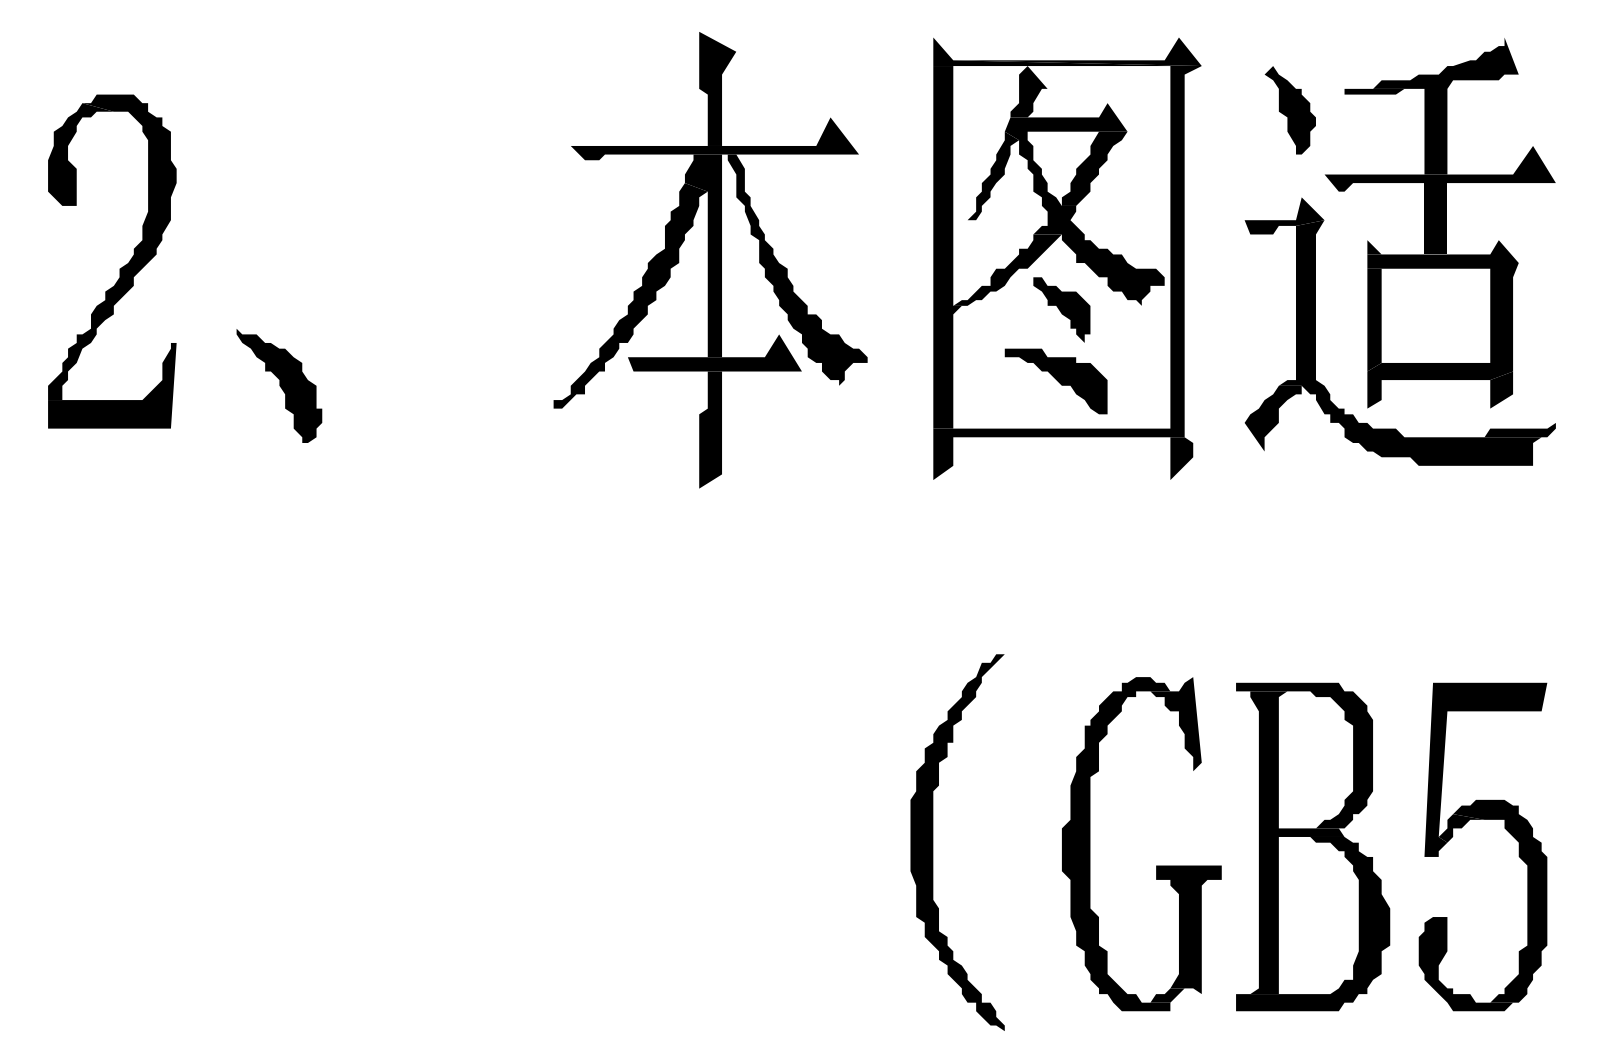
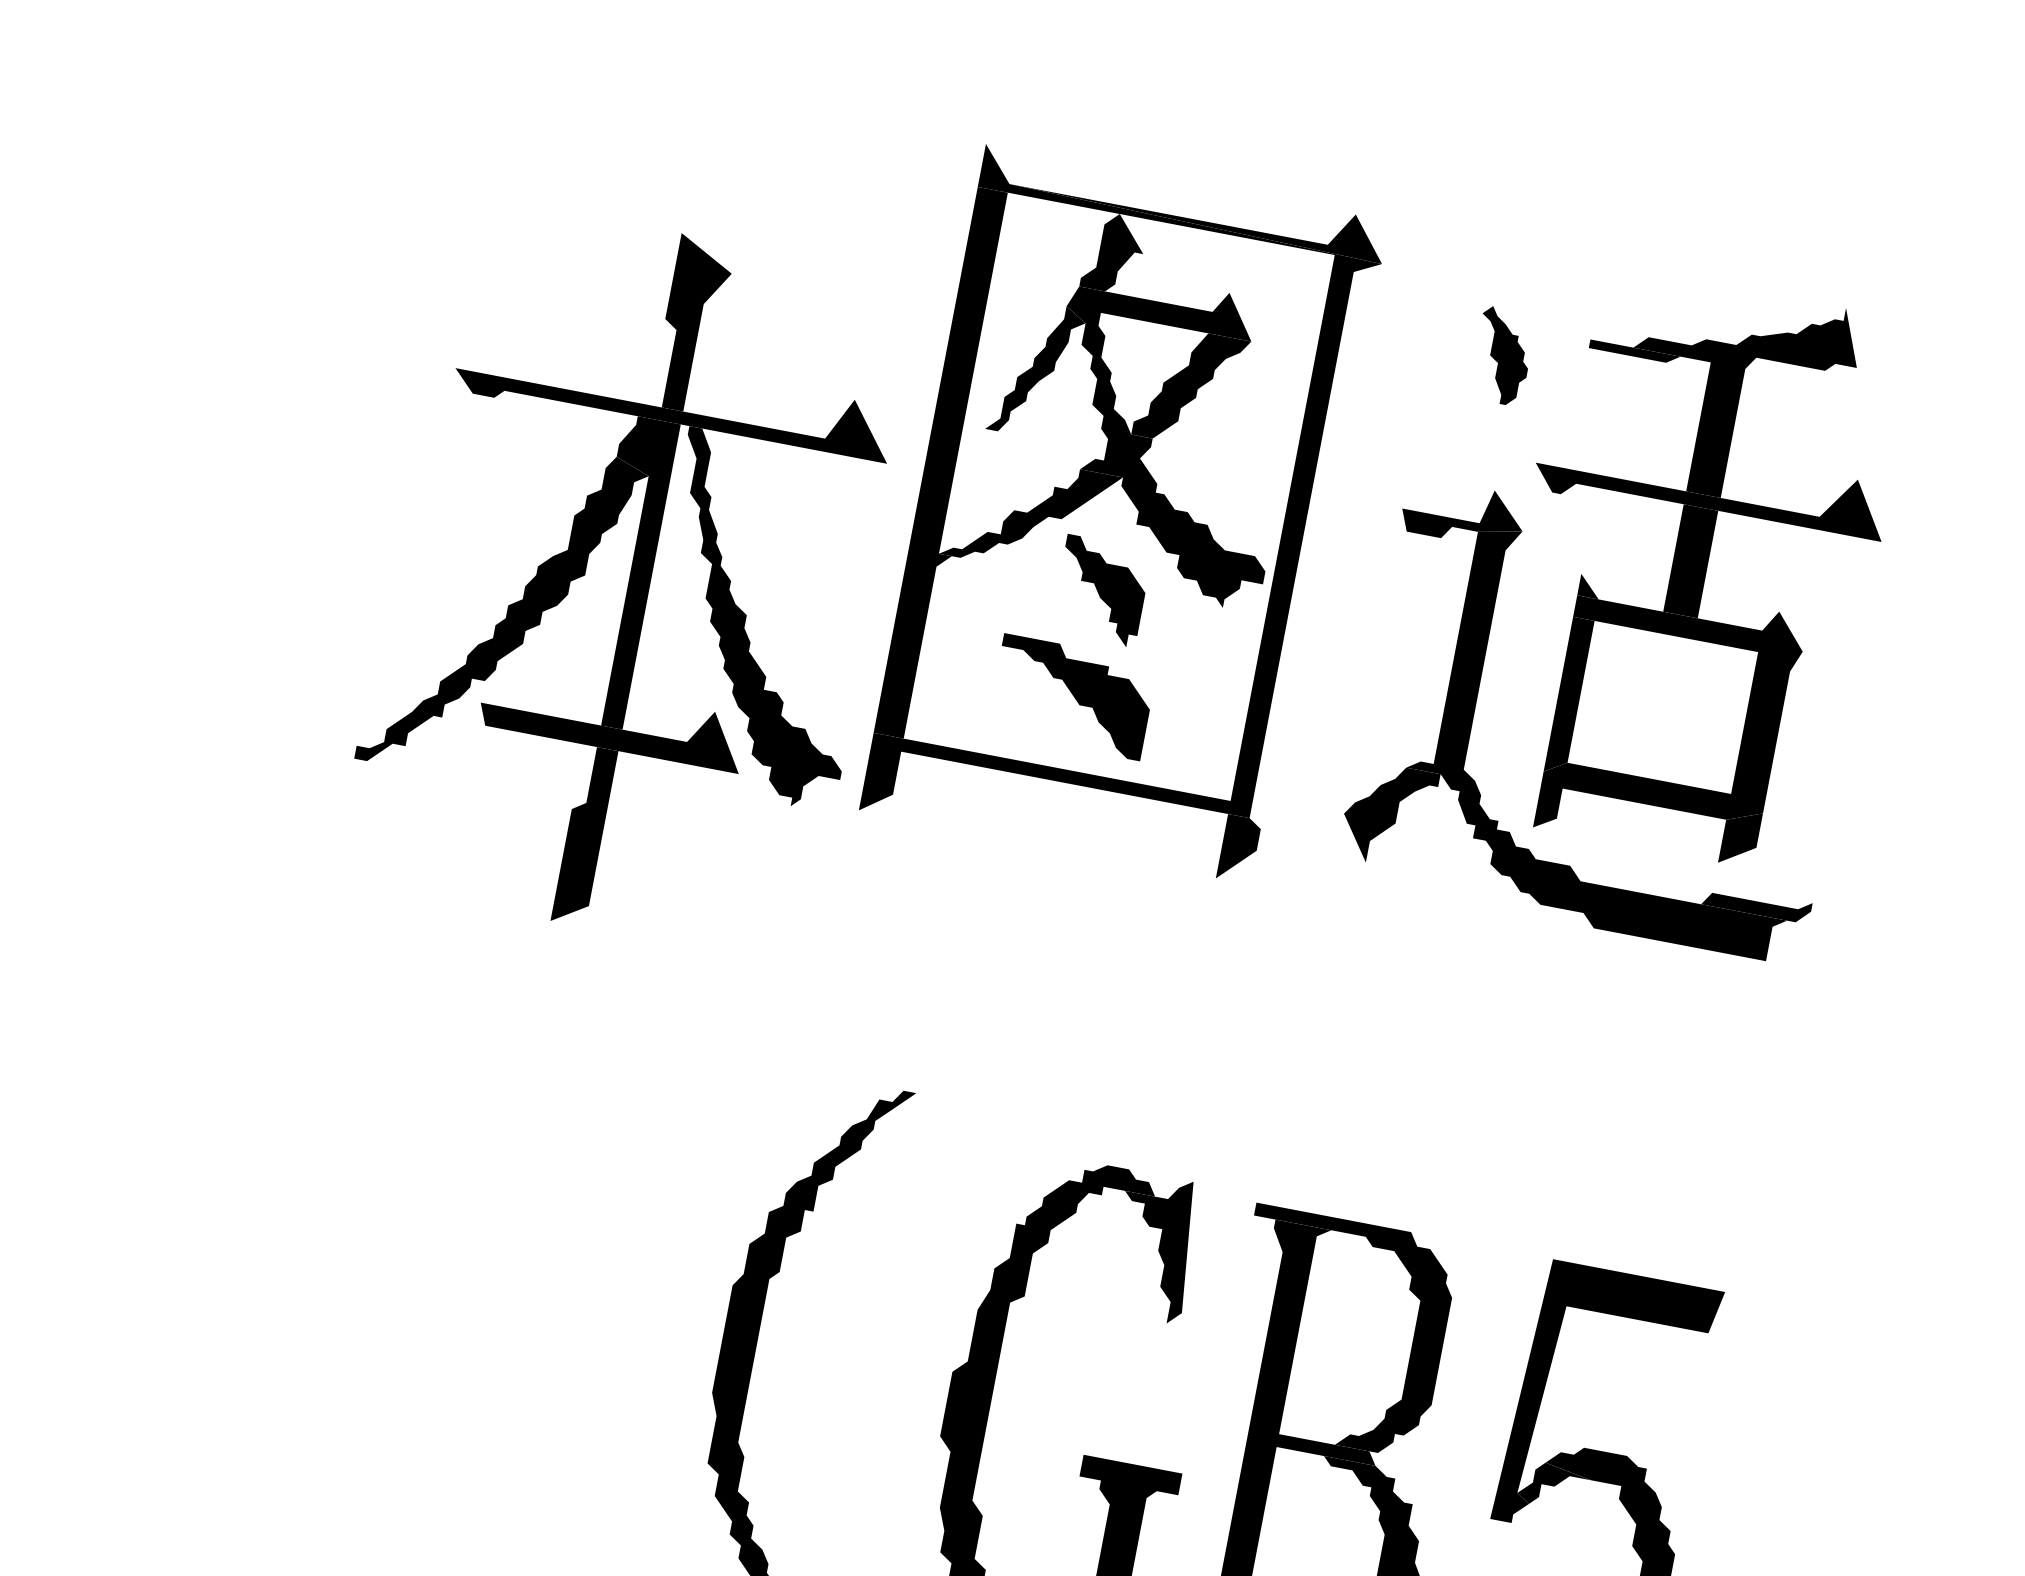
part: (1289, 110) -> (1501, 356), size x0.7
part: (710, 260) -> (632, 580), moved

